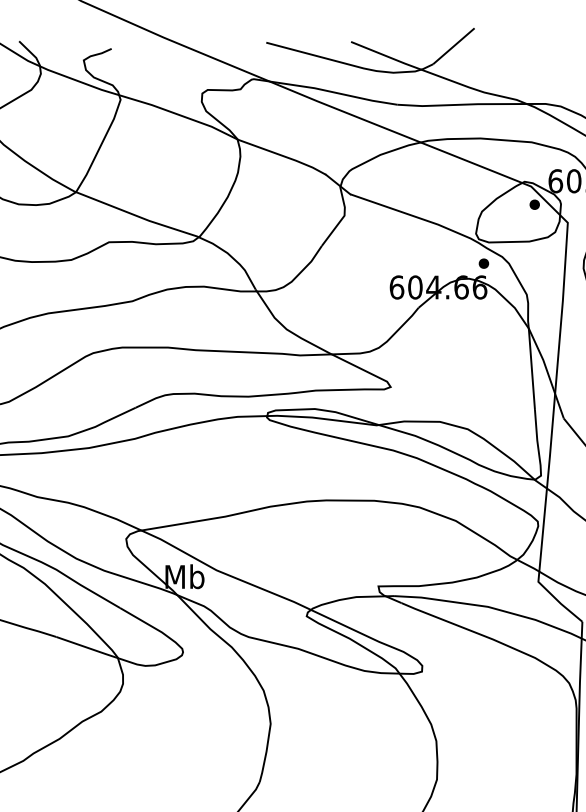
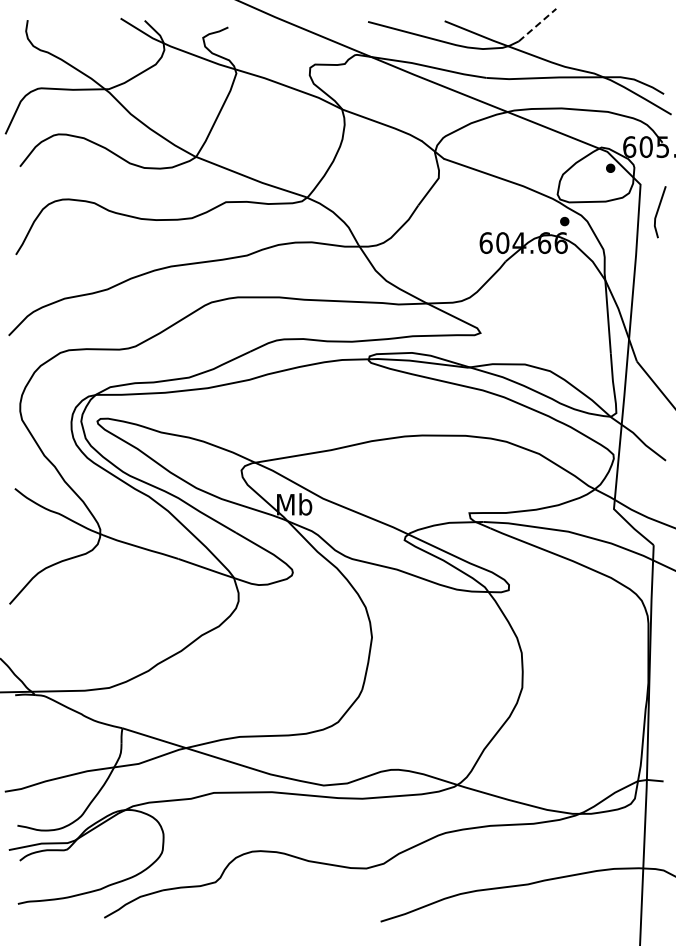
line: (453, 46) -> (537, 25), solid -> dashed

